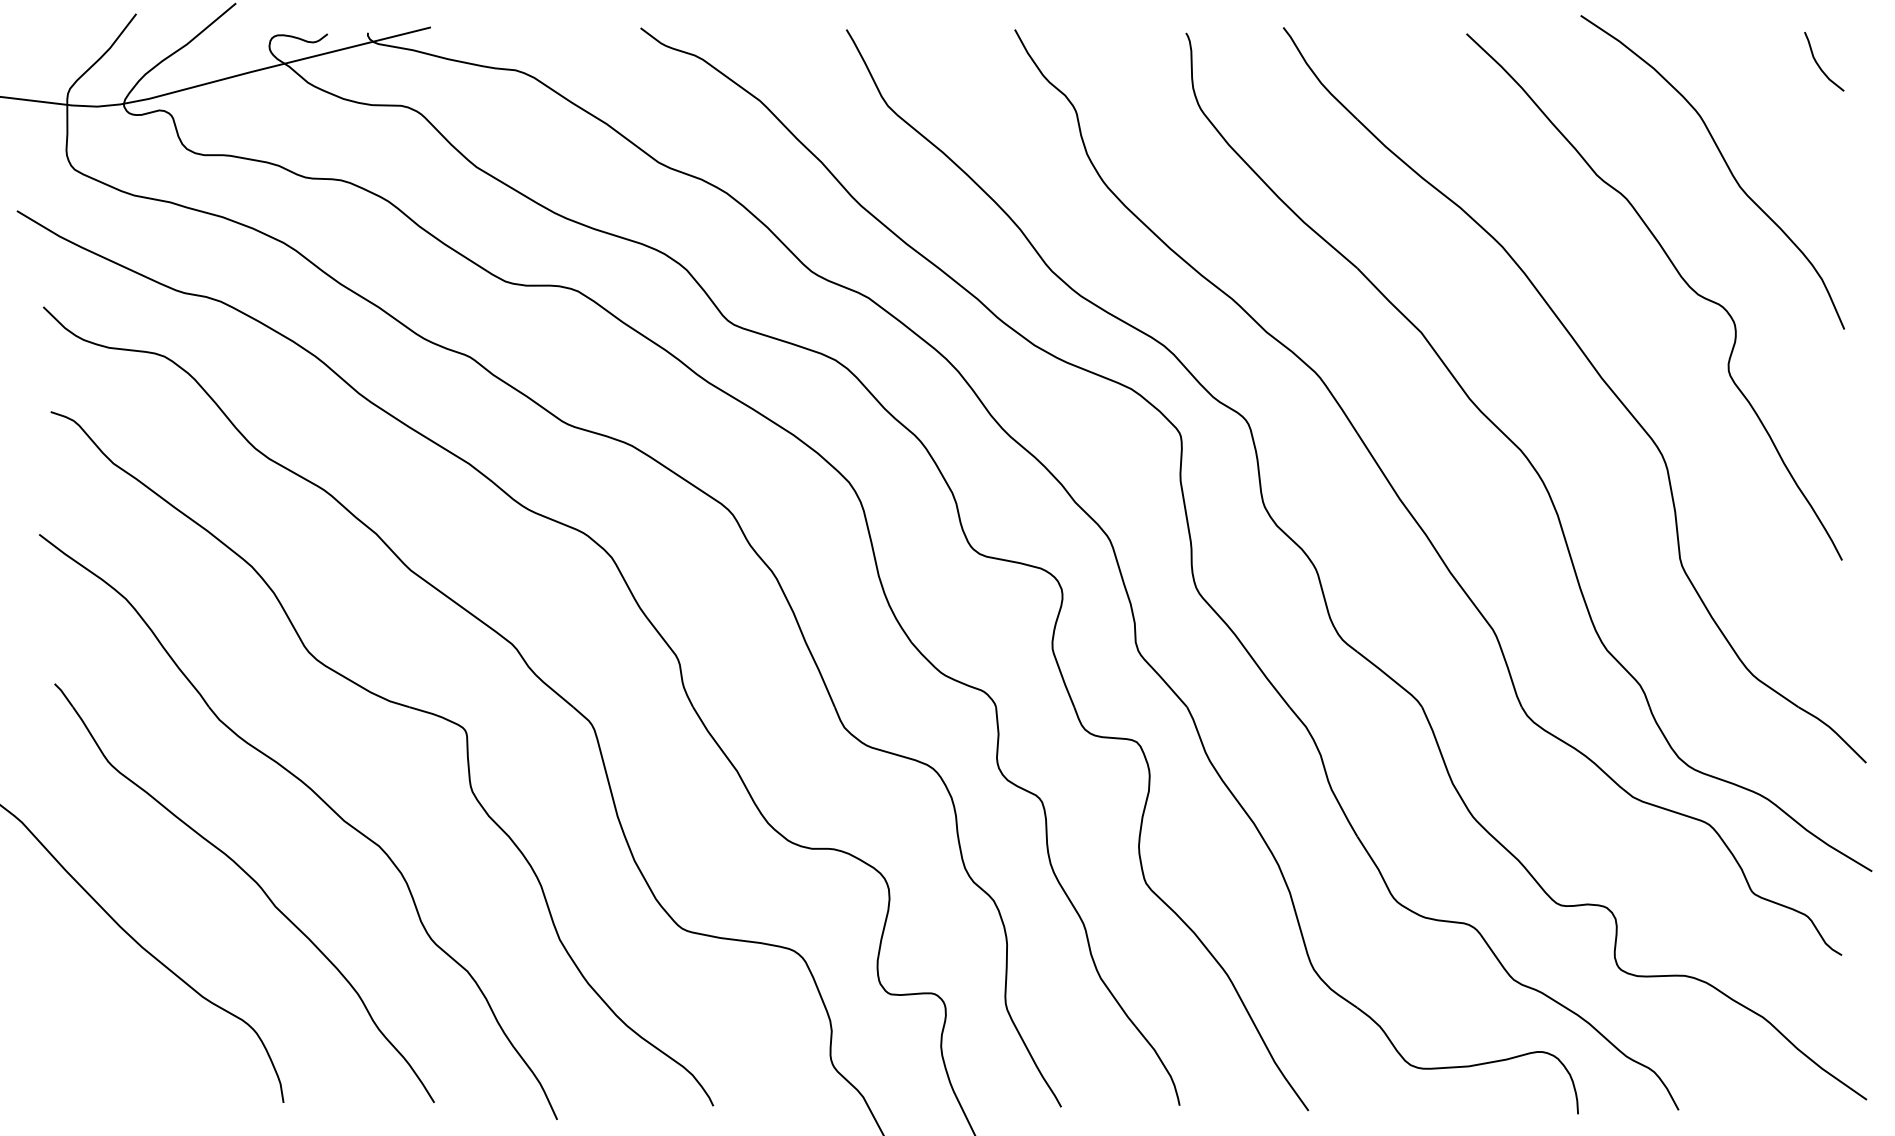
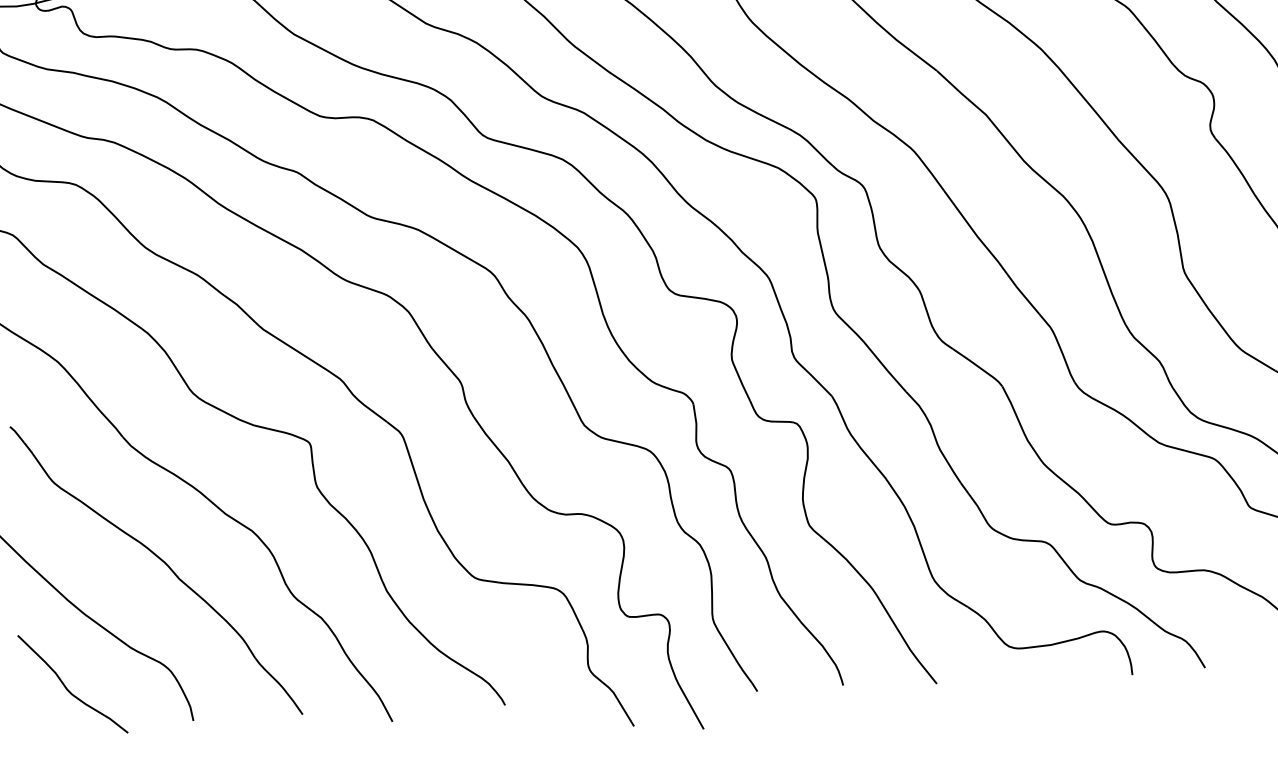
curve: (112, 1047) -> (67, 687), added

